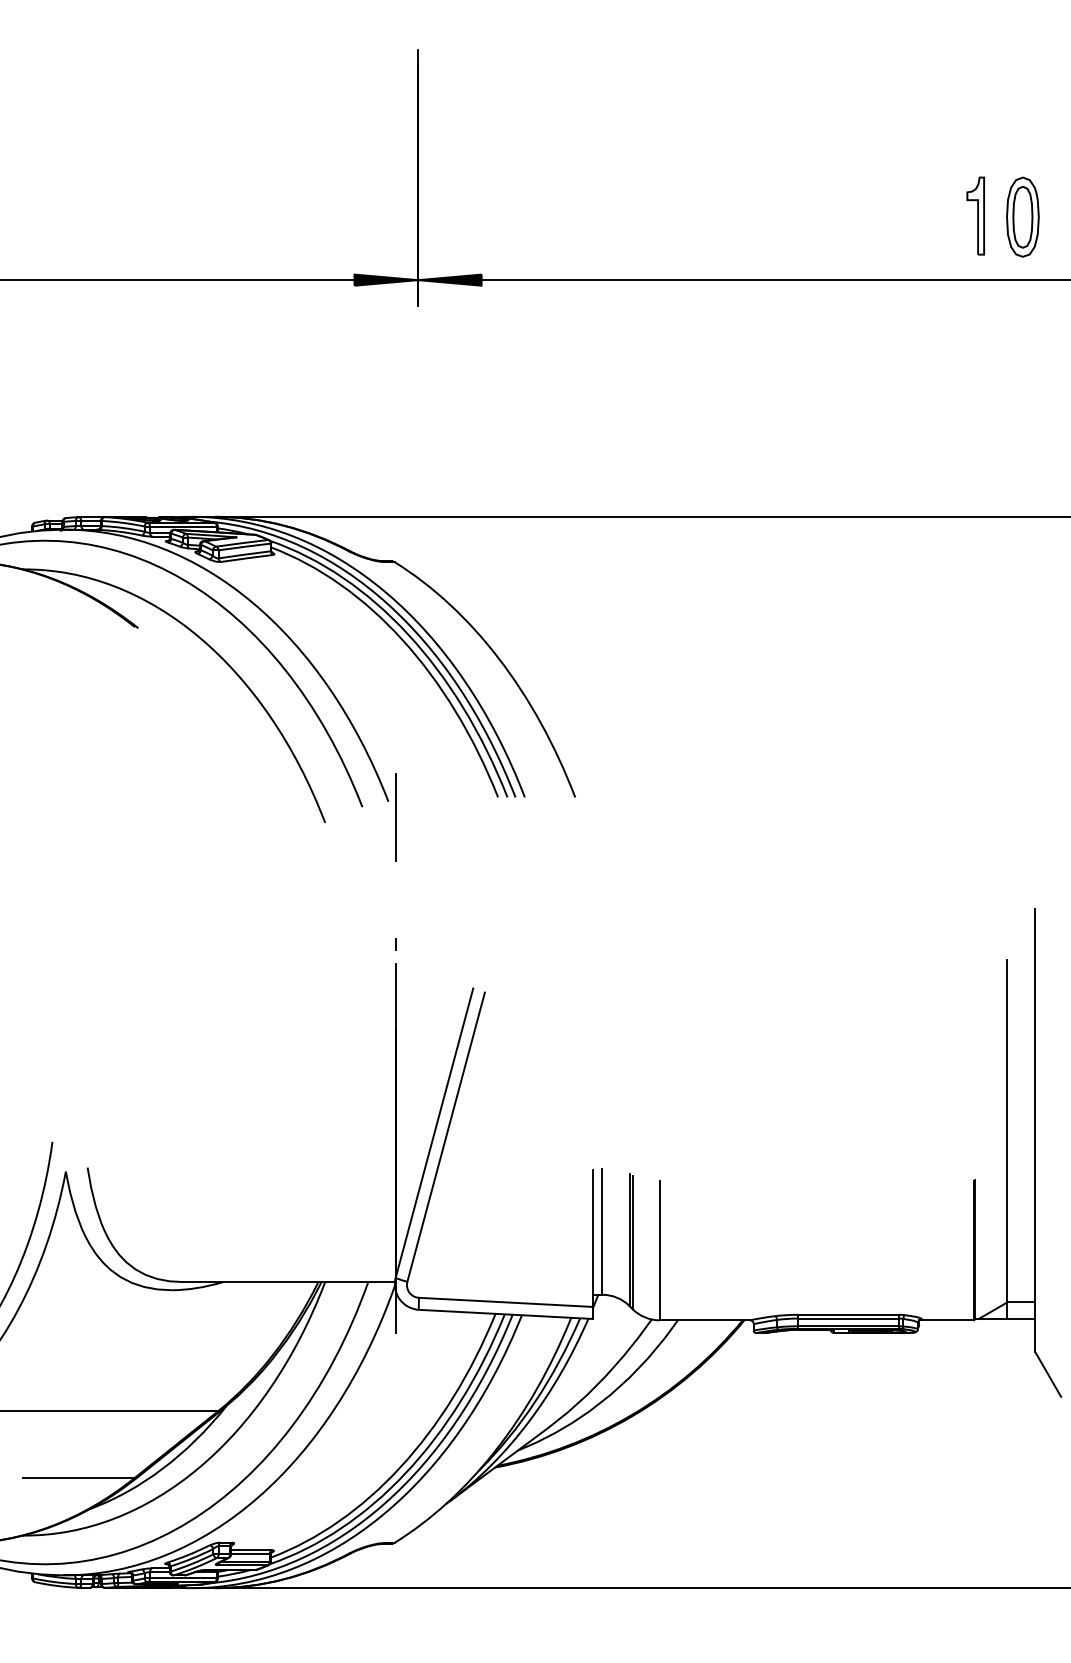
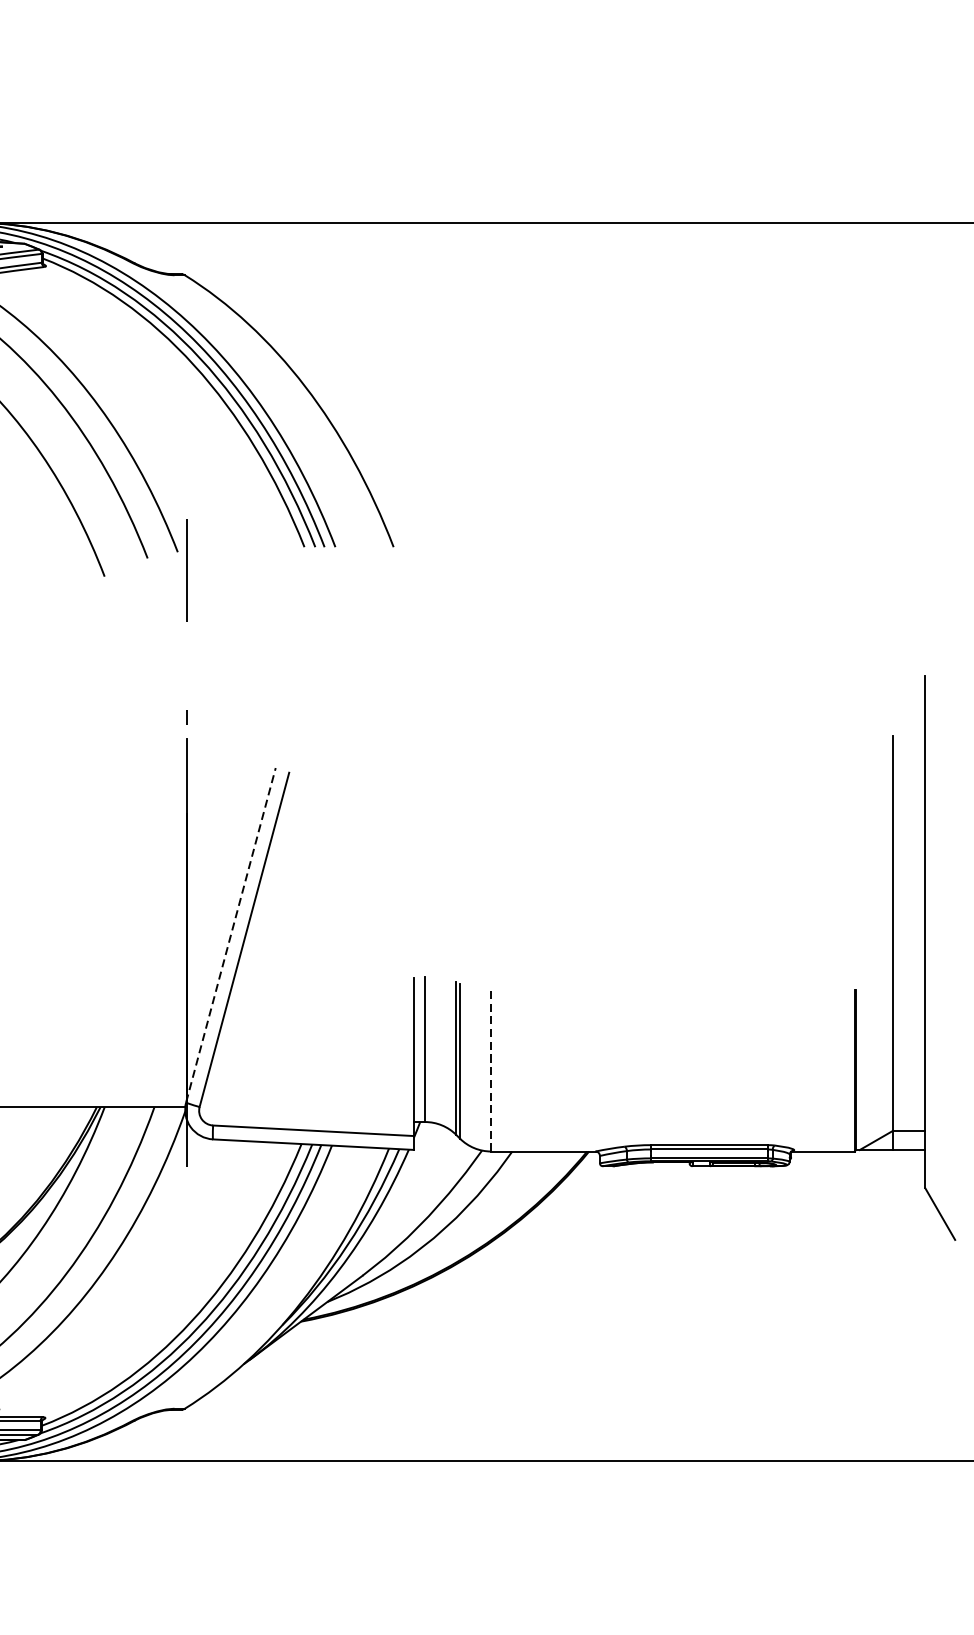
line: (434, 1133) -> (230, 935), solid -> dashed
line: (659, 1250) -> (490, 1070), solid -> dashed

